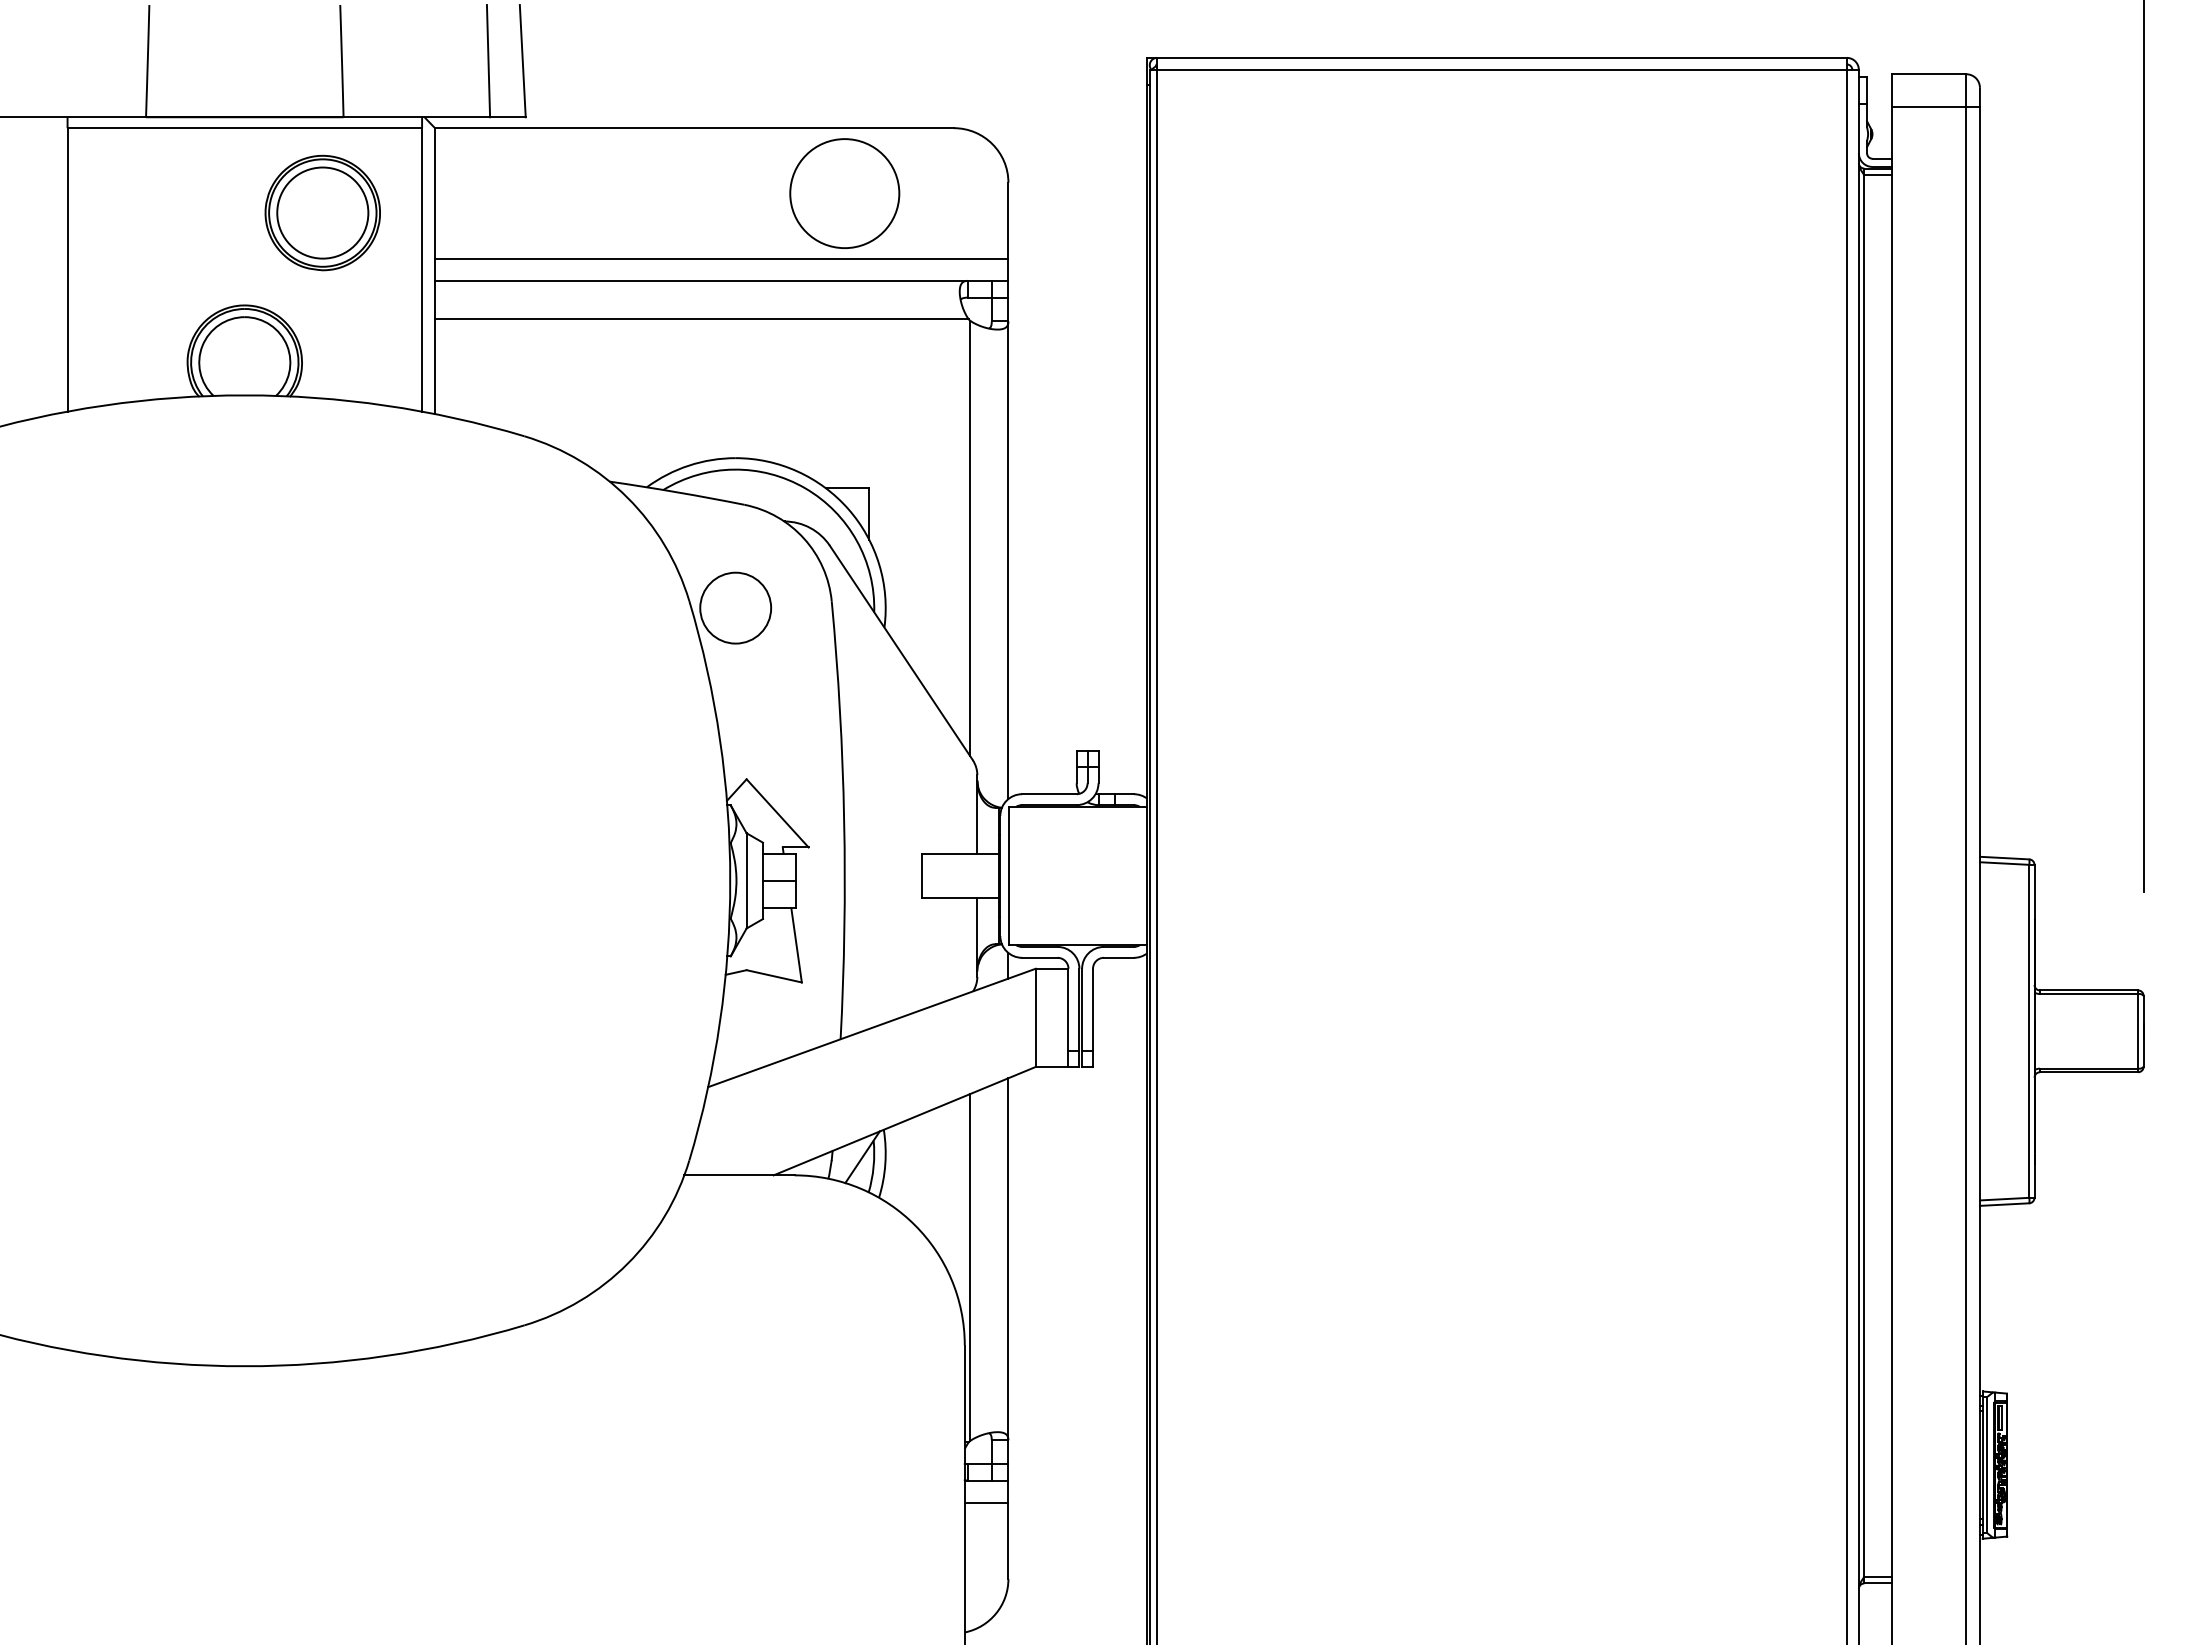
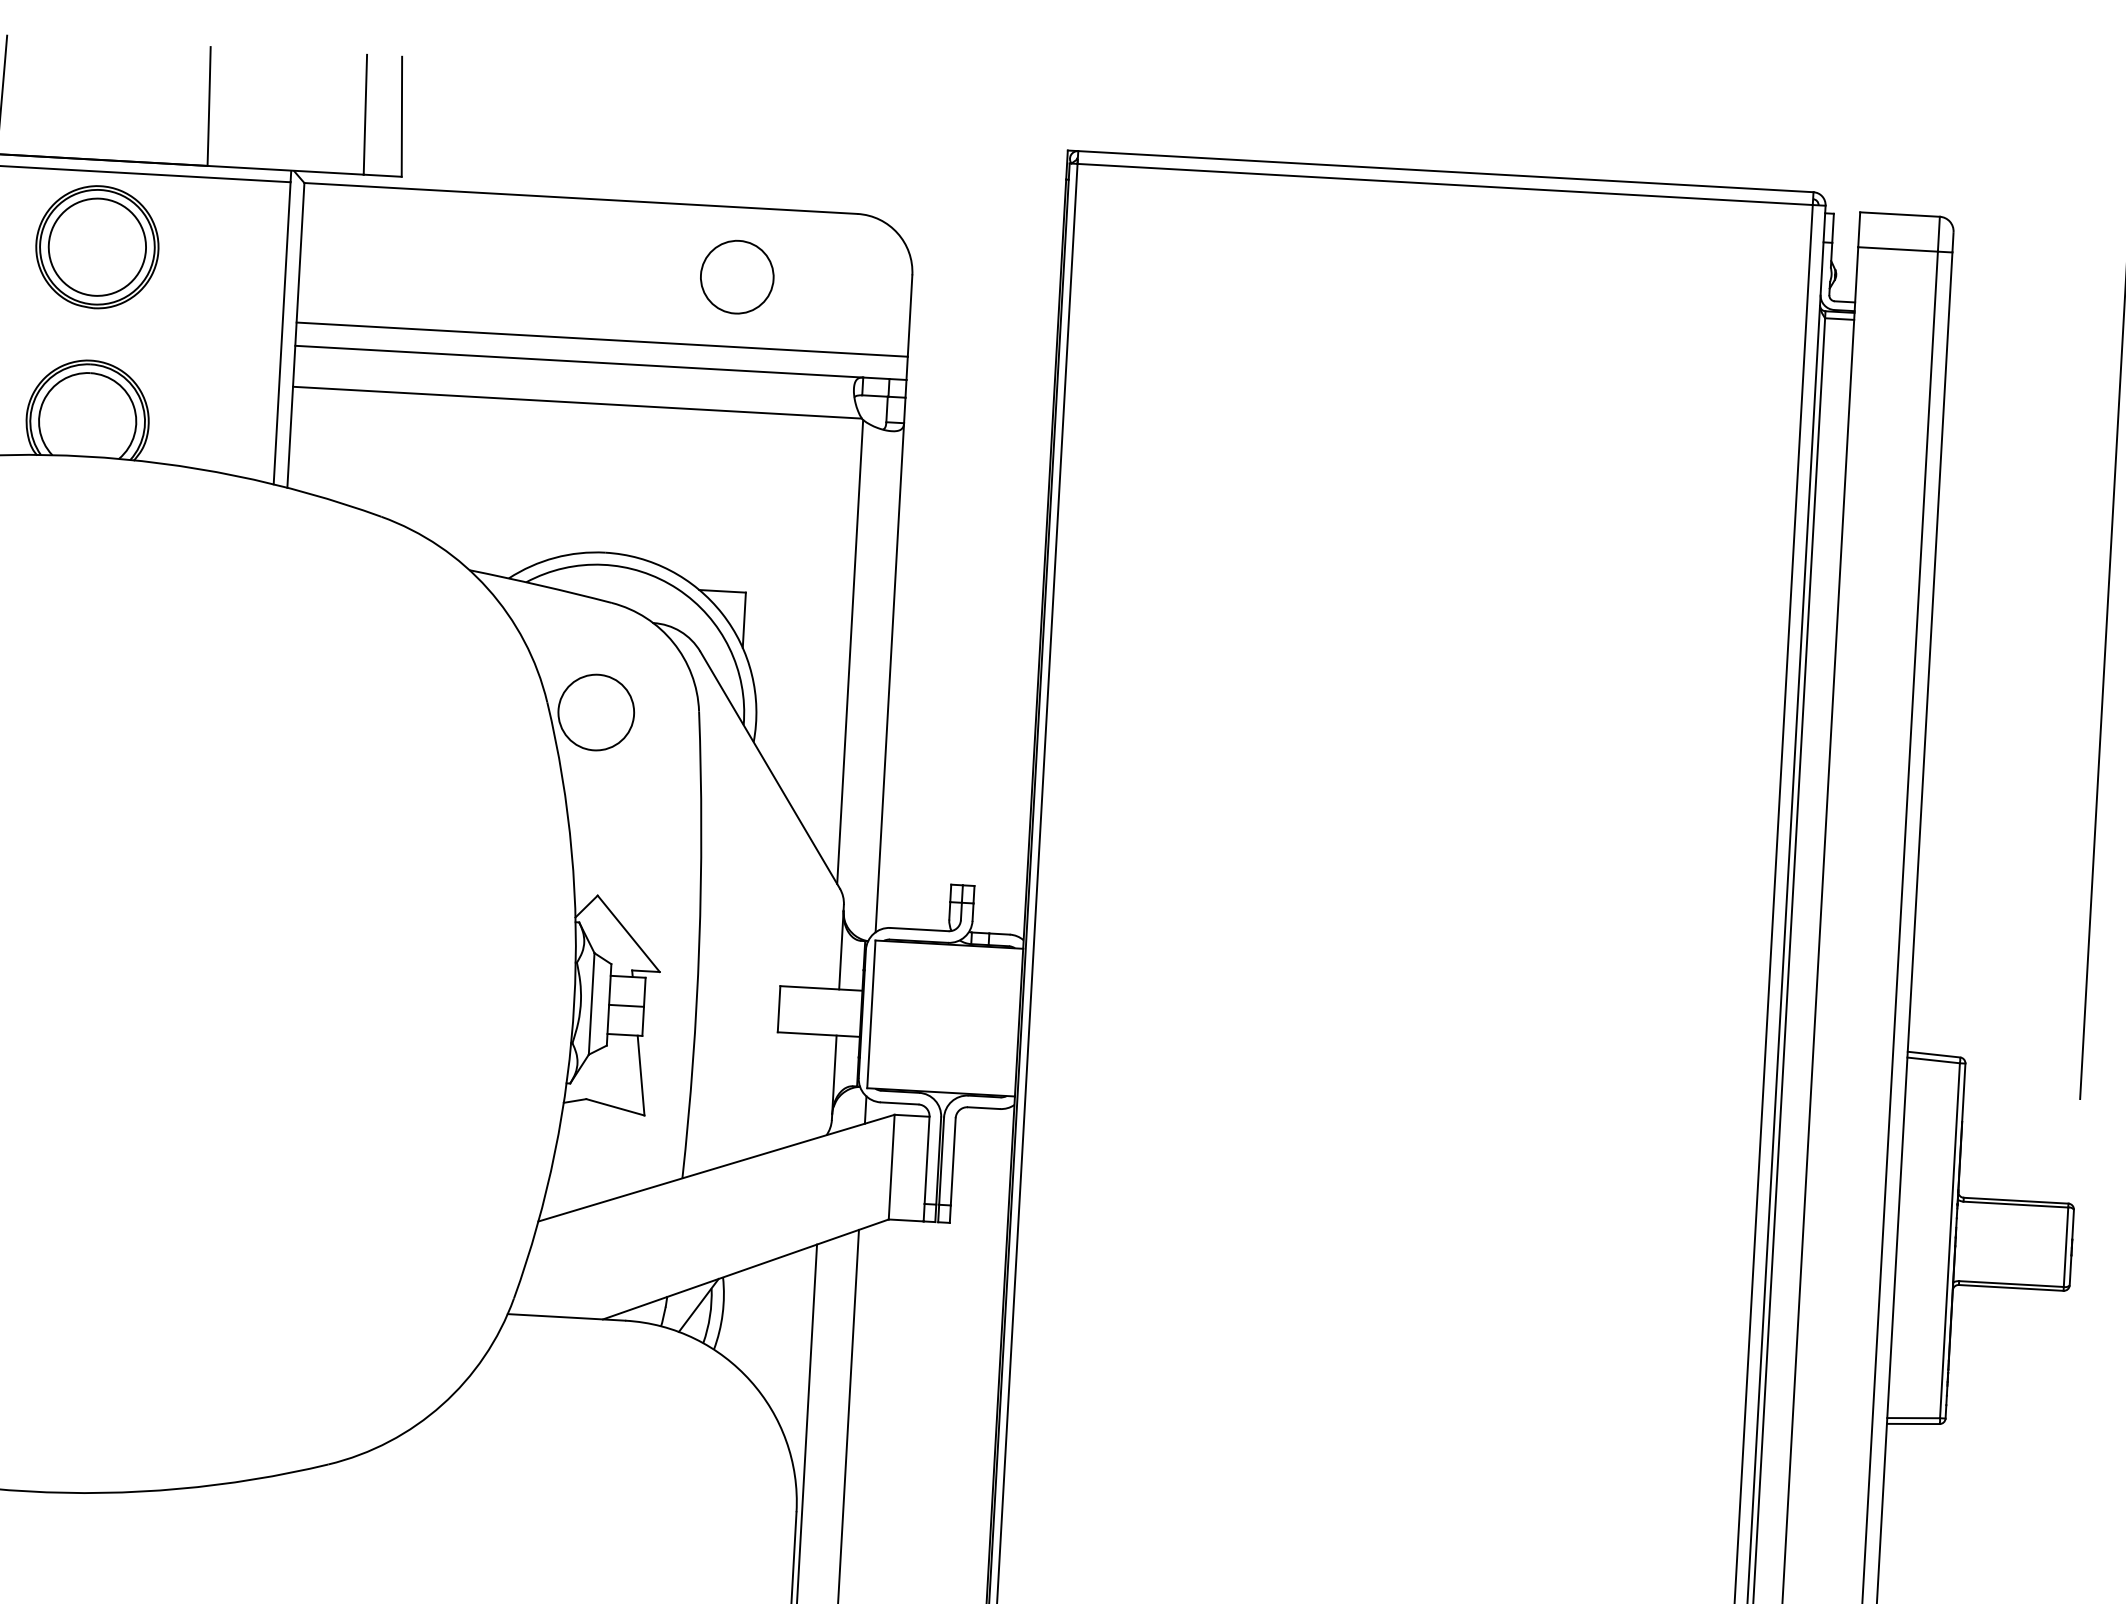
circle: (844, 193) -> (736, 277), size x0.62
part: (322, 212) -> (97, 246), moved

